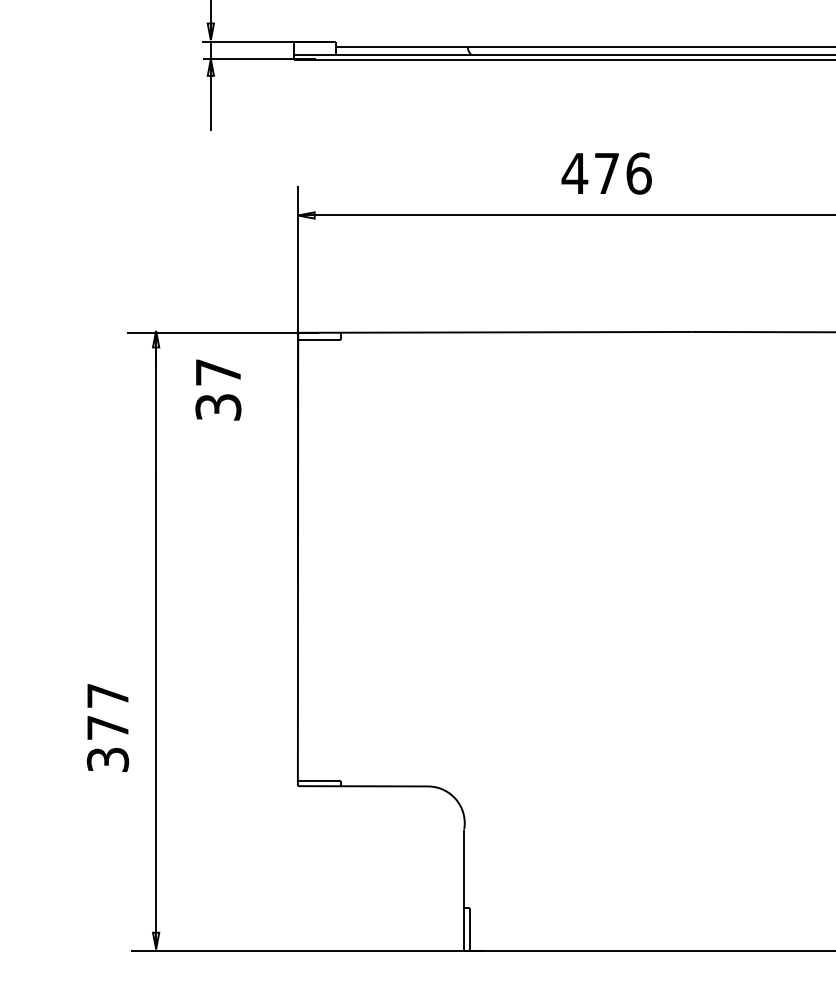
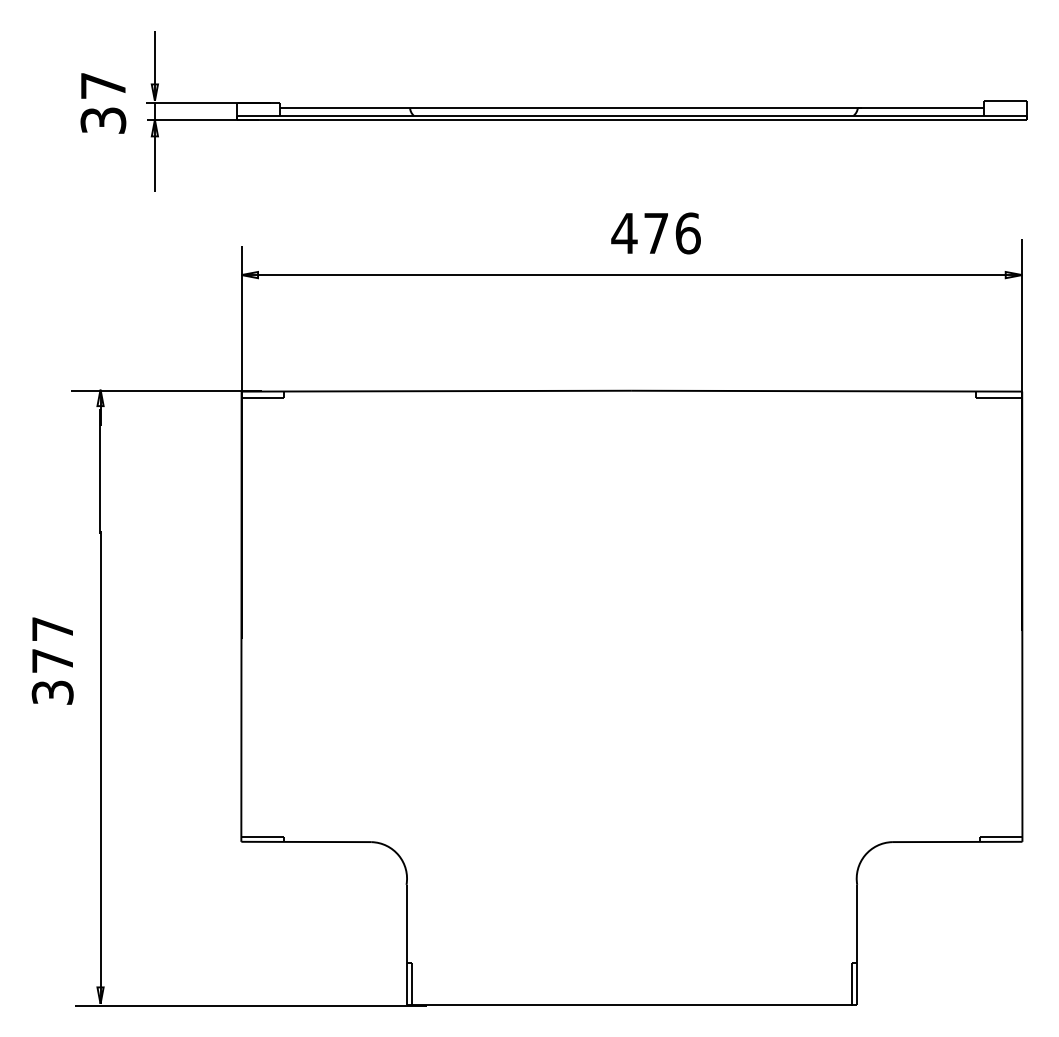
text: (606, 173) -> (655, 233), moved
text: (218, 390) -> (103, 103), moved
text: (107, 727) -> (52, 660), moved

